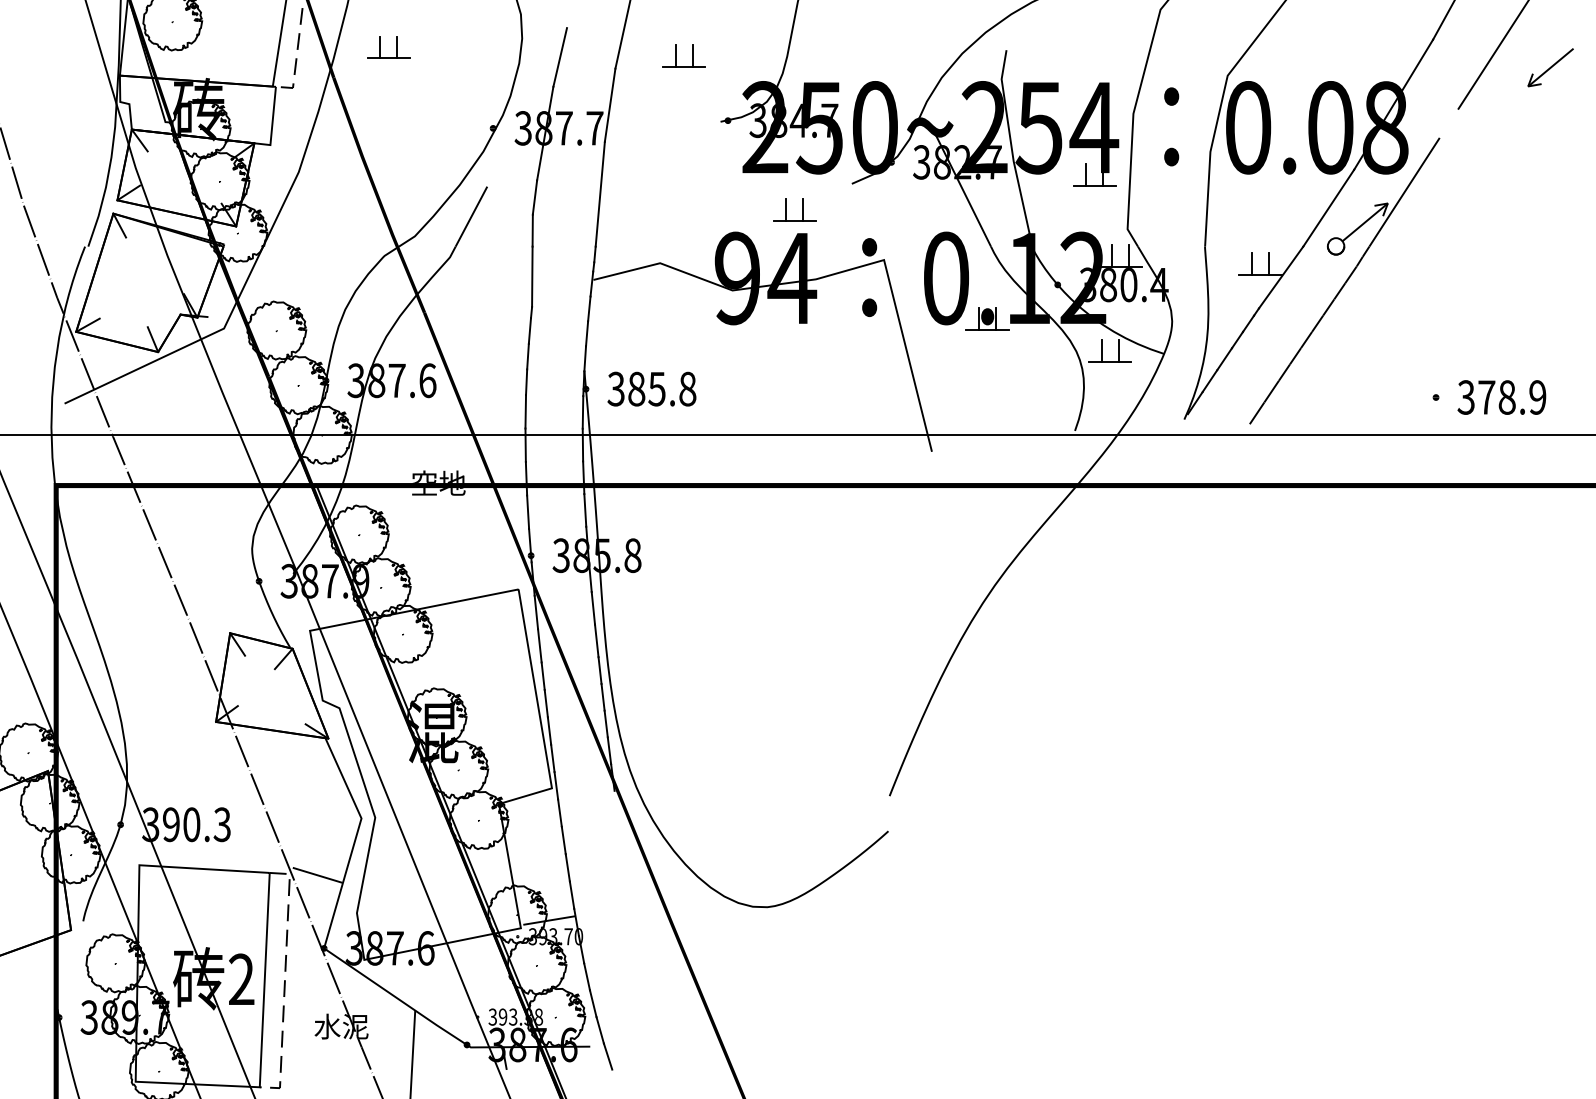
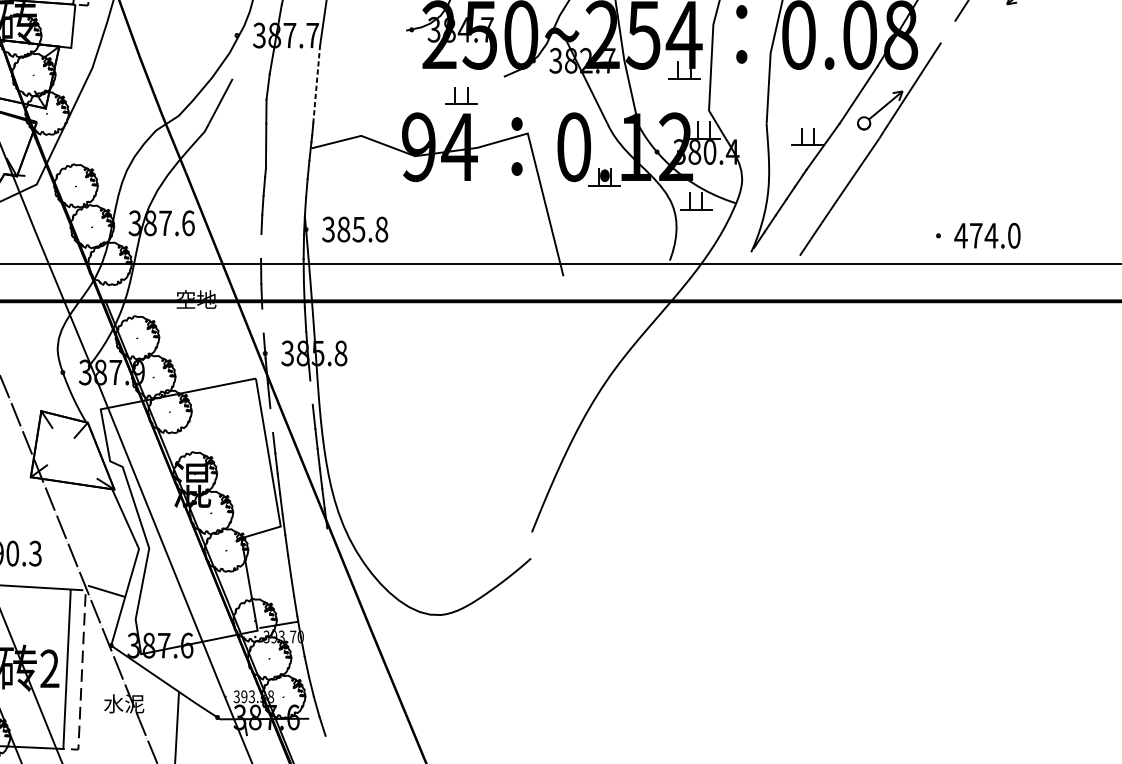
line: (600, 194) -> (316, 84), solid -> dashed
text: (1501, 397) -> (987, 235), 378.9 -> 474.0
line: (525, 411) -> (261, 246), removed
line: (528, 511) -> (263, 320), removed
line: (593, 608) -> (311, 392), removed
line: (539, 645) -> (271, 420), removed

